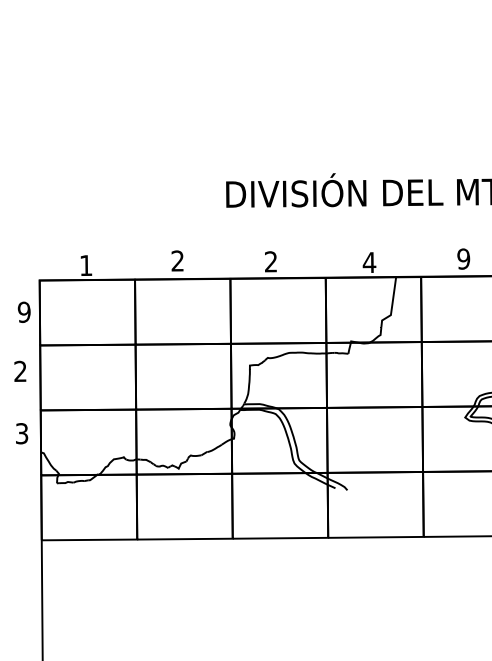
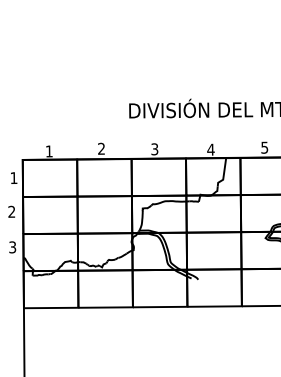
text: (463, 258) -> (264, 147), 9 -> 5
text: (270, 262) -> (154, 149), 2 -> 3
text: (23, 312) -> (13, 178), 9 -> 1

